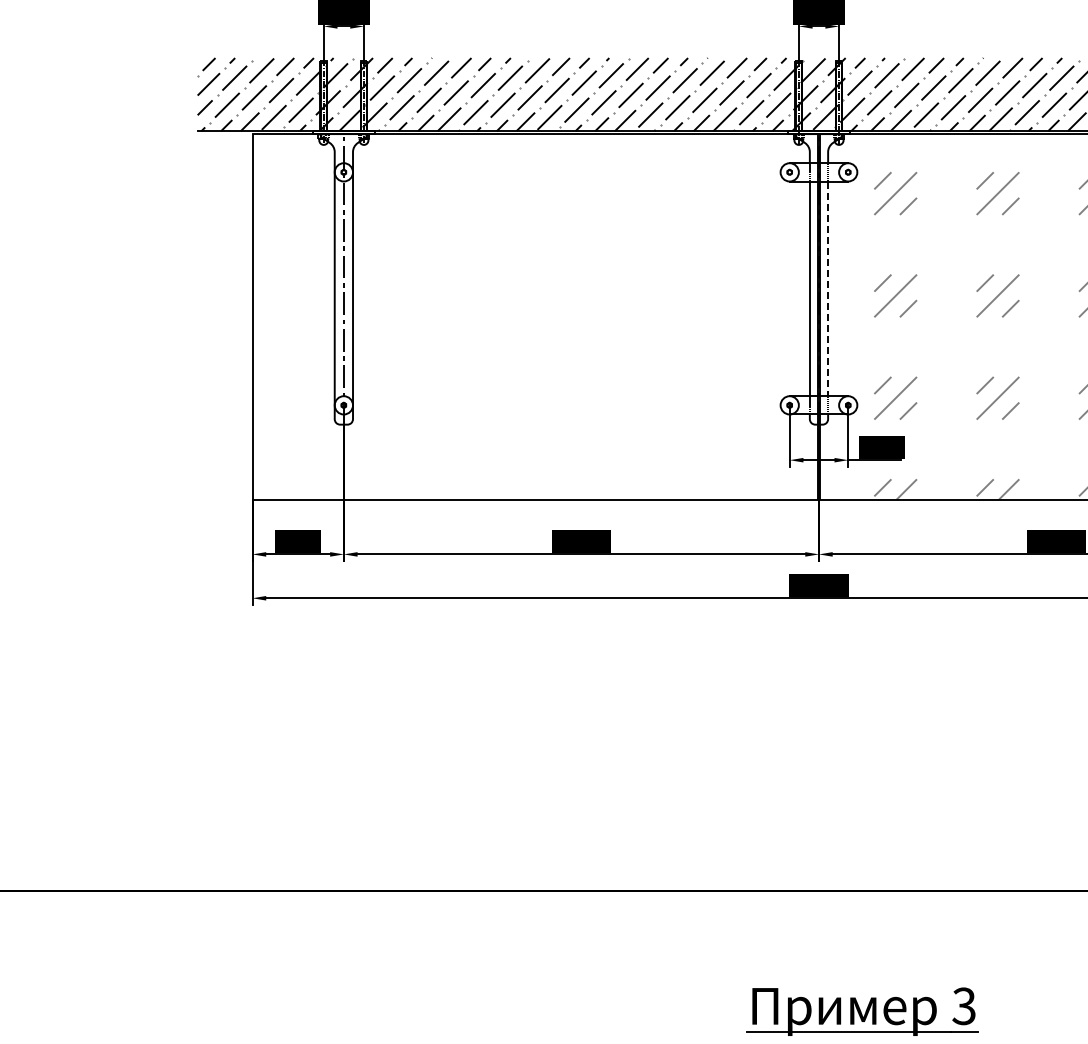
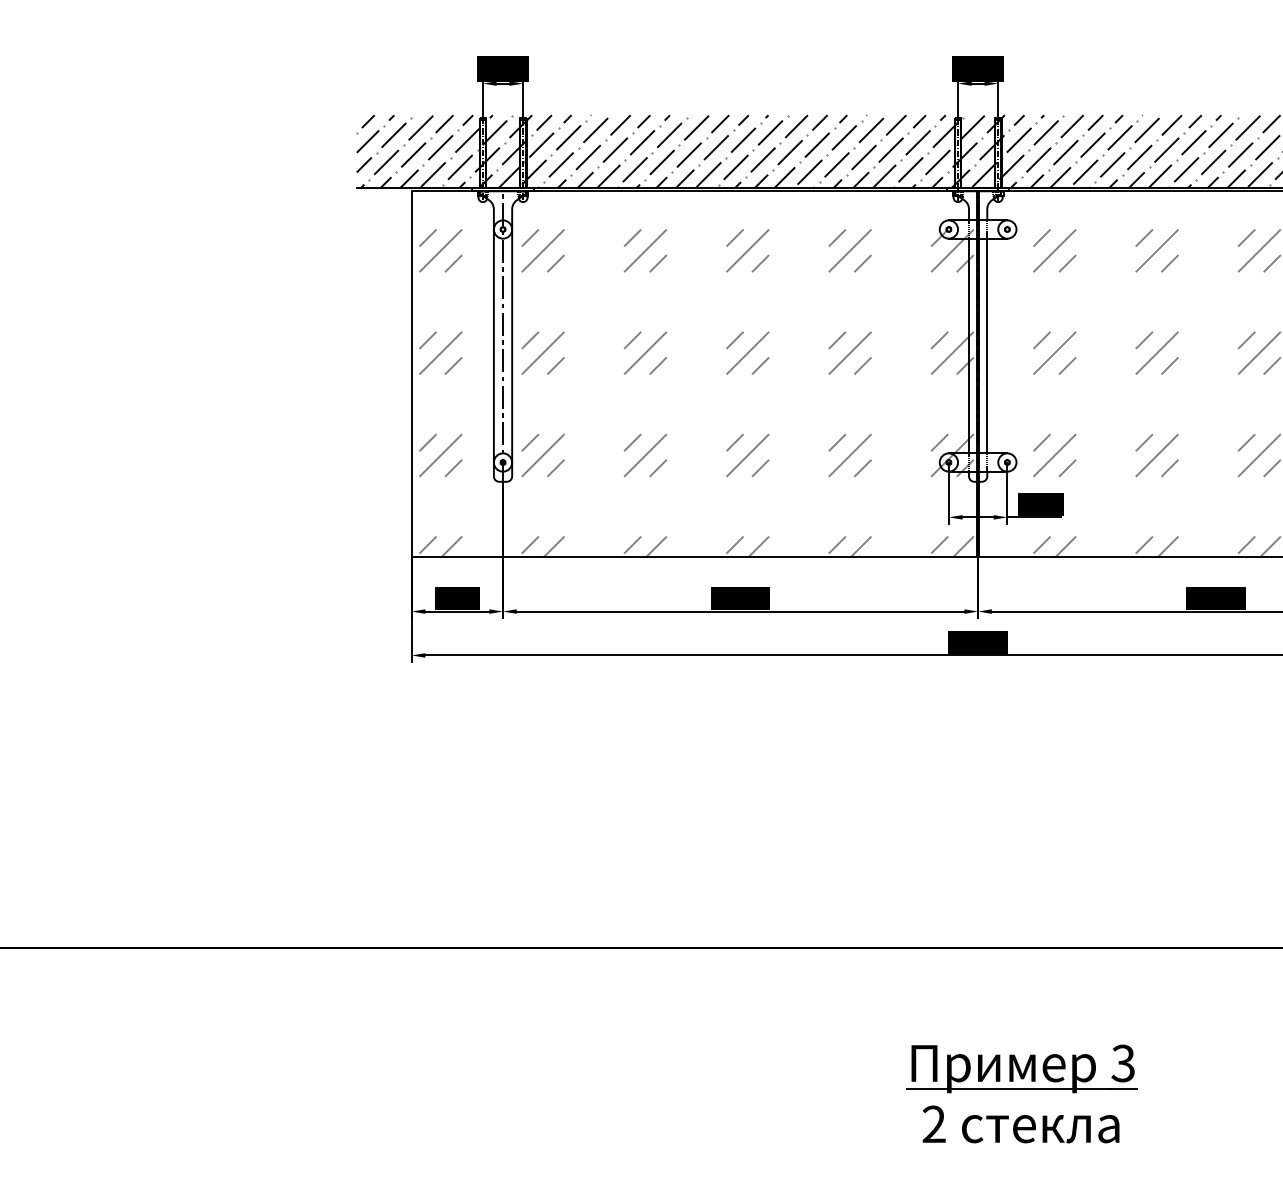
line: (828, 289) -> (987, 346), dashed -> solid
hatch: (537, 335) -> (696, 392), added

